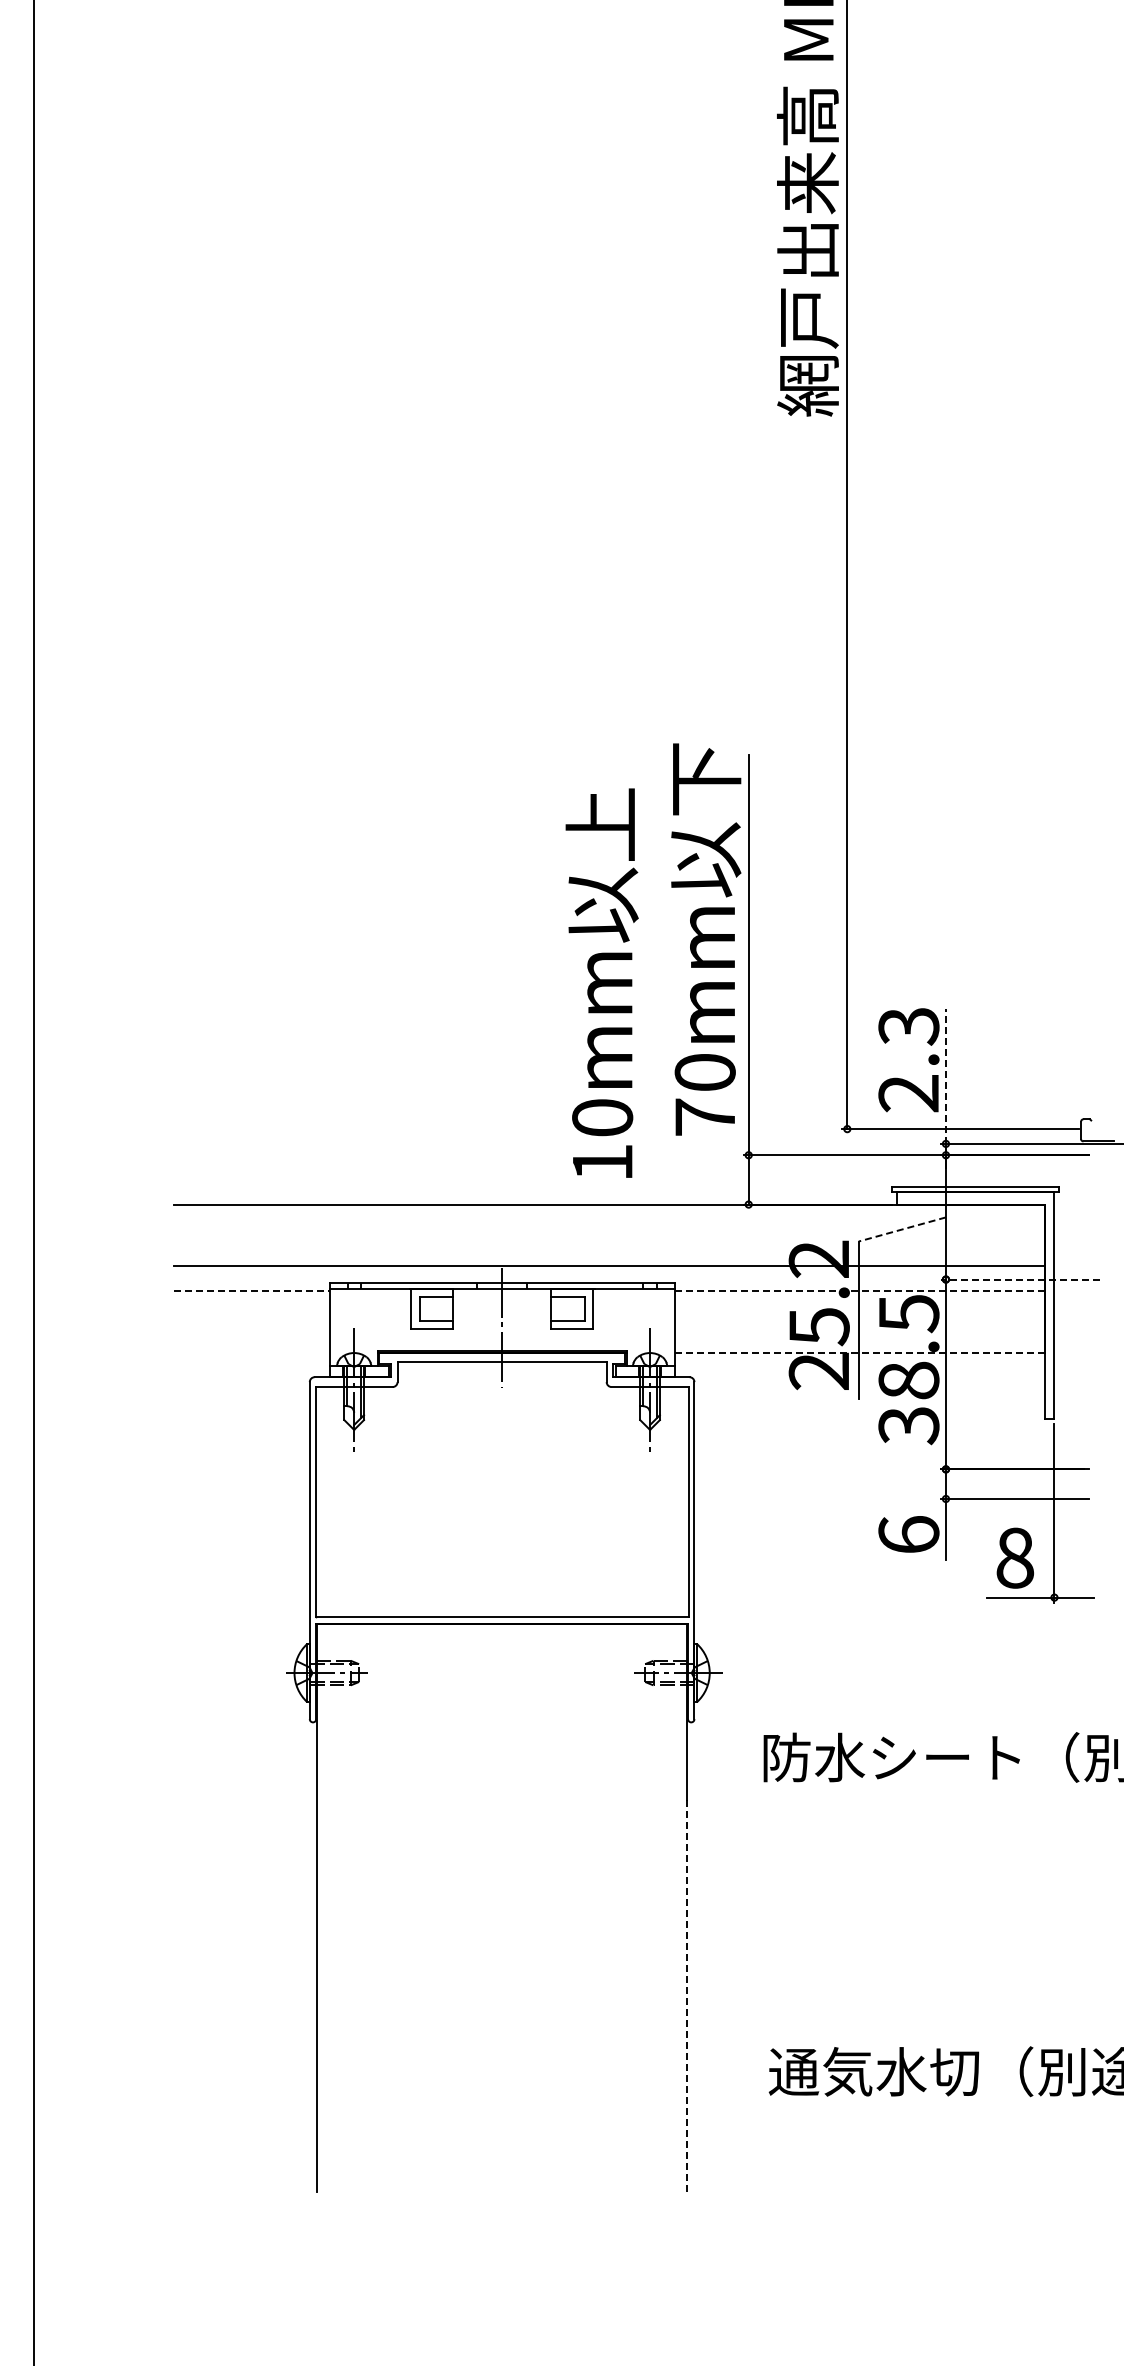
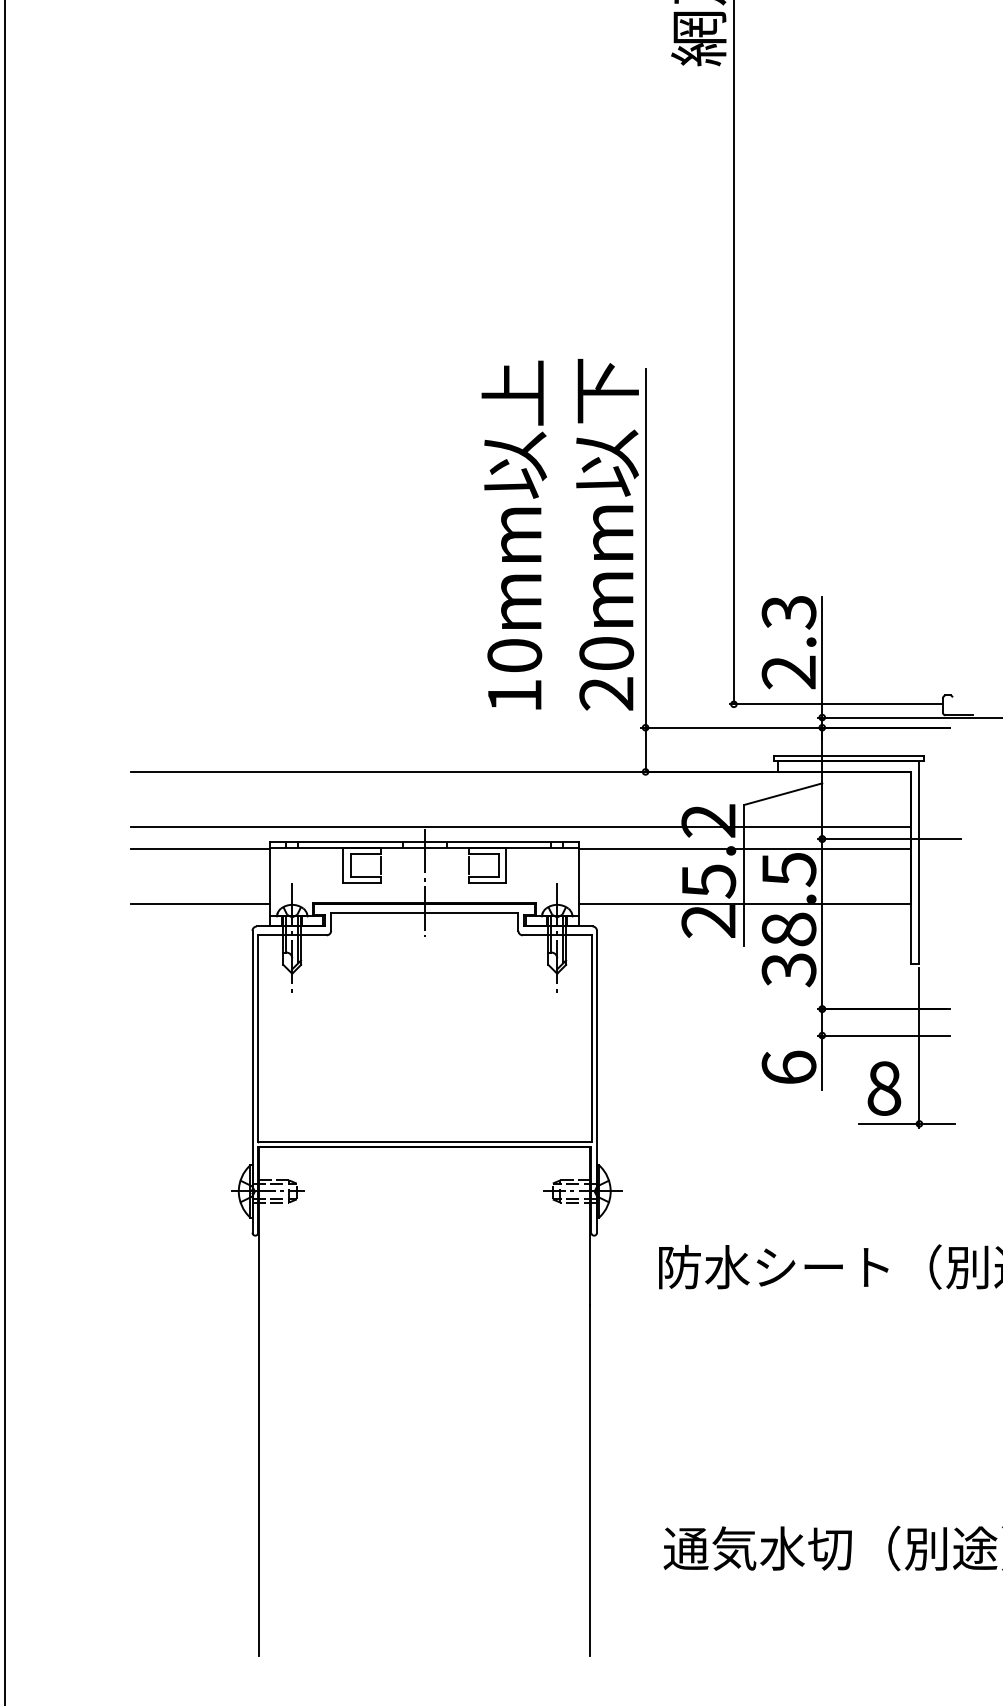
text: (601, 982) -> (513, 534), moved
line: (945, 1076) -> (821, 657), dashed -> solid
text: (704, 1117) -> (605, 693), 70mm -> 20mm
line: (901, 1229) -> (782, 794), dashed -> solid
line: (1020, 1279) -> (889, 839), dashed -> solid
line: (251, 1290) -> (200, 848), dashed -> solid
line: (859, 1290) -> (744, 848), dashed -> solid
line: (251, 1352) -> (200, 904), added
line: (859, 1352) -> (744, 904), dashed -> solid
line: (687, 1995) -> (590, 1480), dashed -> solid

